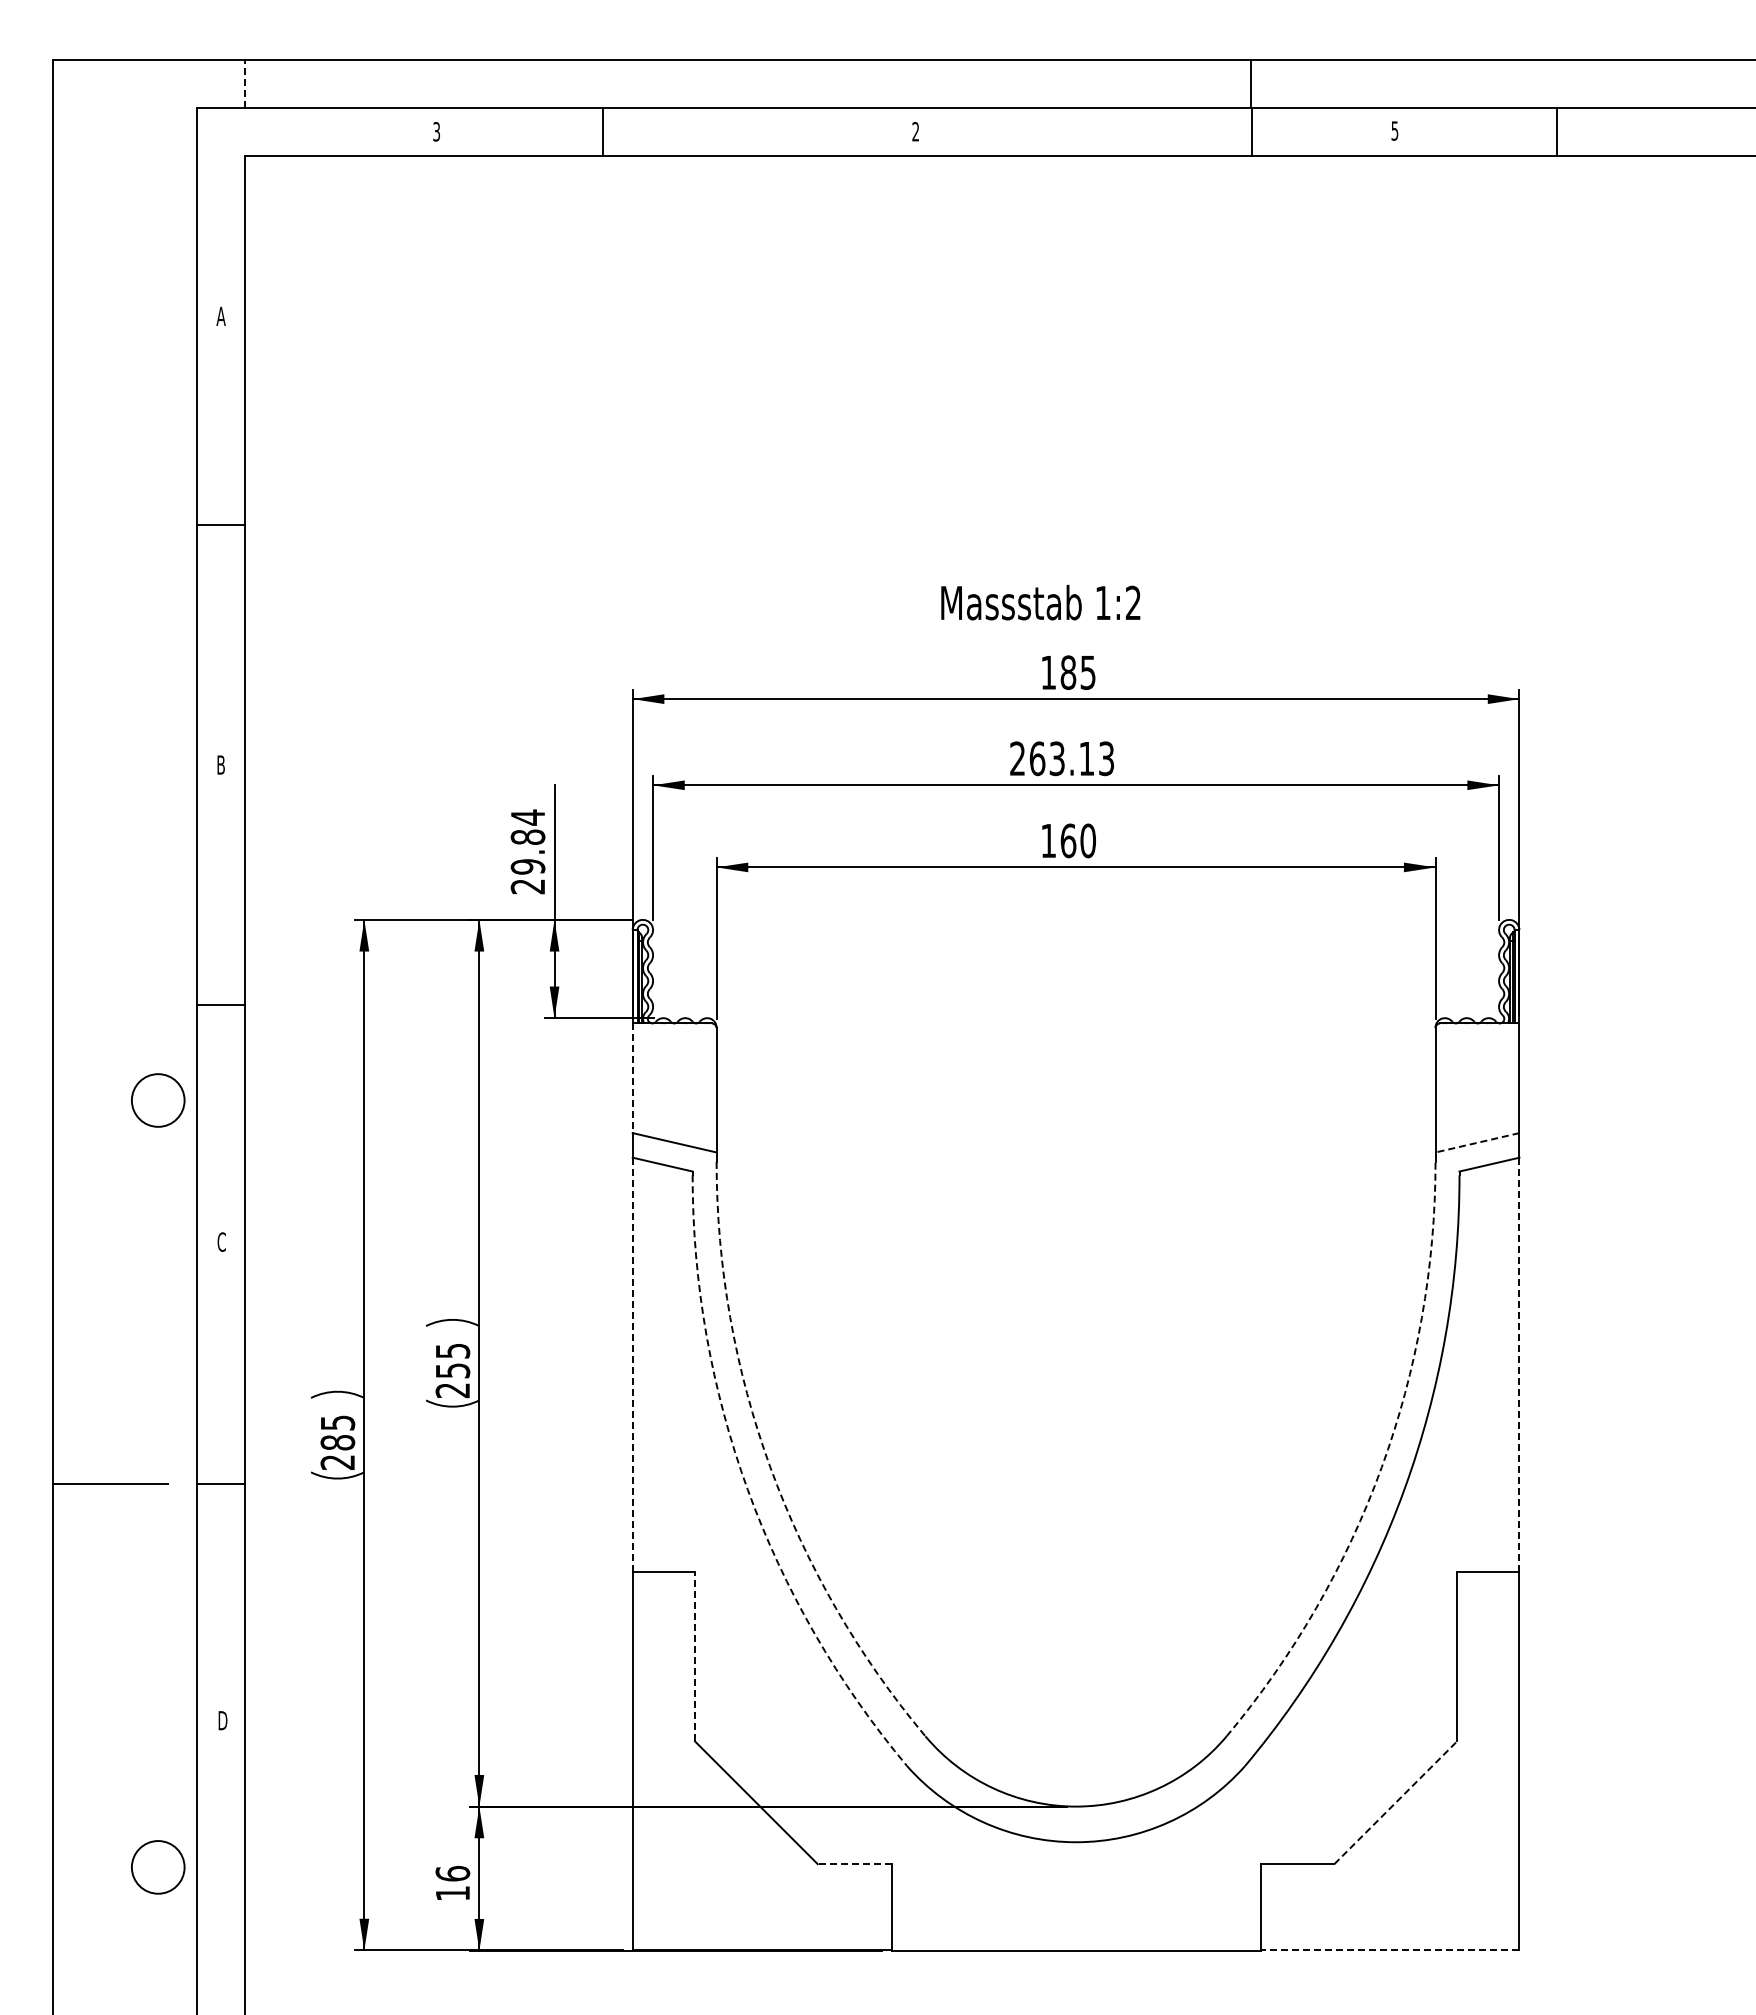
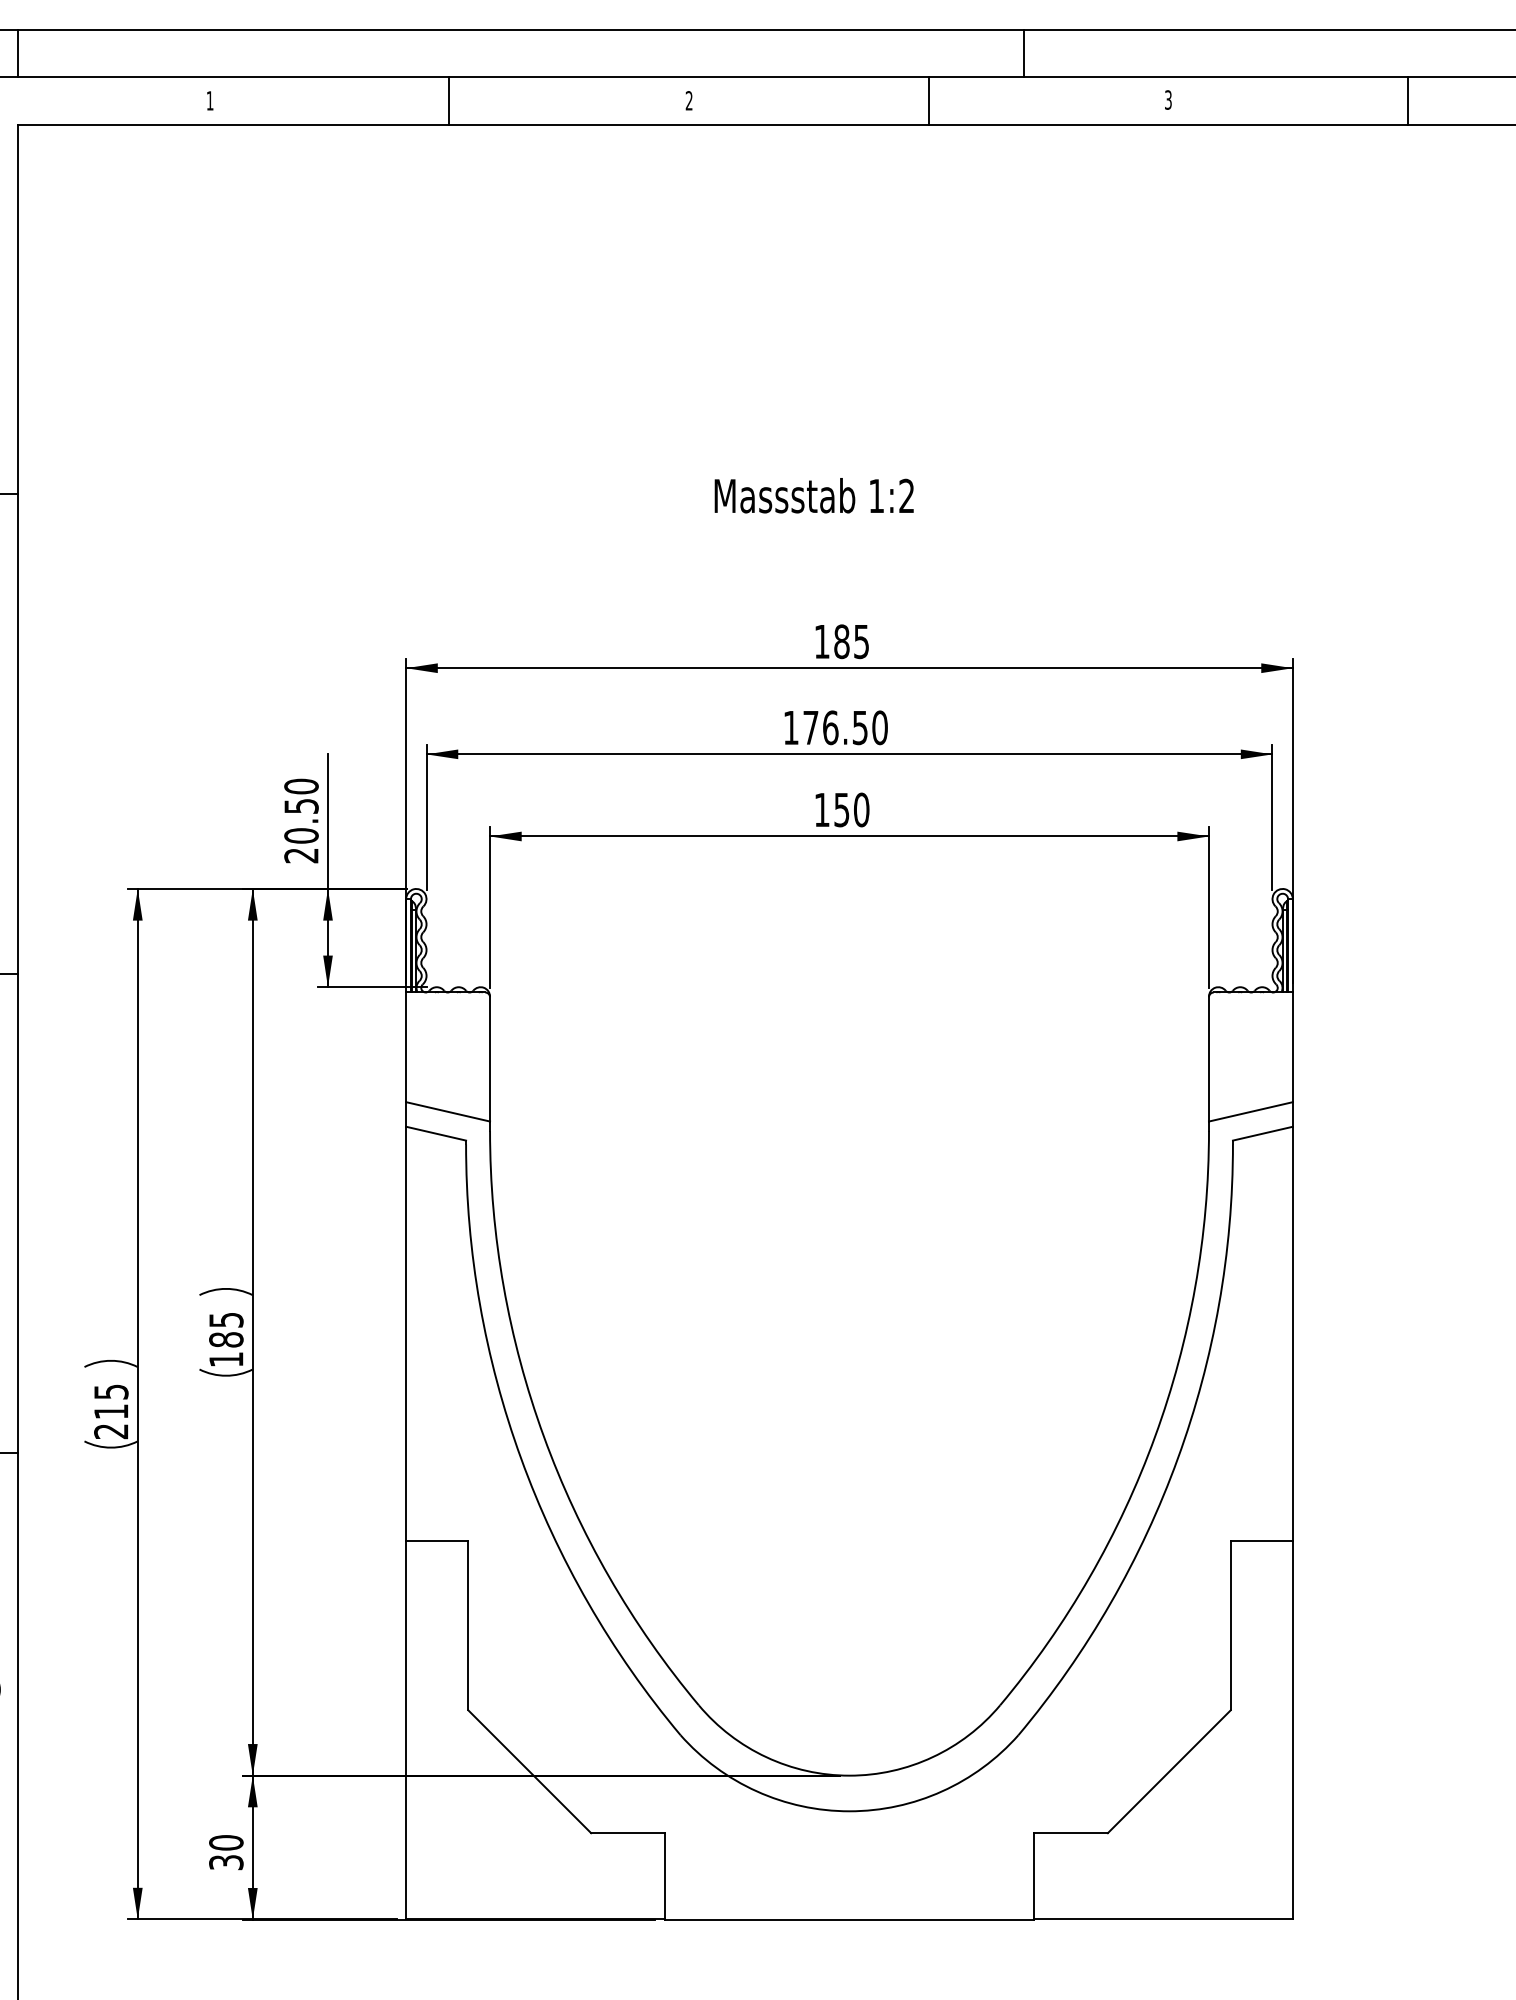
line: (244, 84) -> (17, 53), dashed -> solid
text: (1394, 130) -> (1167, 99), 5 -> 3
text: (436, 131) -> (209, 100), 3 -> 1
line: (602, 132) -> (448, 101), moved
line: (1252, 132) -> (928, 101), moved
line: (1557, 132) -> (1407, 101), moved
text: (1040, 602) -> (813, 495), moved
text: (1062, 758) -> (835, 727), 263.13 -> 176.50
text: (1068, 840) -> (841, 809), 160 -> 150
text: (527, 841) -> (300, 810), 29.84 -> 20.50
line: (632, 1078) -> (405, 1047), dashed -> solid
line: (1477, 1142) -> (1250, 1111), dashed -> solid
line: (1519, 1364) -> (1292, 1333), dashed -> solid
line: (632, 1365) -> (405, 1334), dashed -> solid
text: (452, 1380) -> (225, 1349), 255 -> 185
text: (337, 1442) -> (110, 1411), 285 -> 215
arc: (770, 1467) -> (543, 1436), dashed -> solid
arc: (1381, 1467) -> (1154, 1436), dashed -> solid
arc: (747, 1489) -> (520, 1458), dashed -> solid
line: (695, 1656) -> (468, 1625), dashed -> solid
line: (1395, 1802) -> (1168, 1771), dashed -> solid
line: (854, 1864) -> (627, 1833), dashed -> solid
text: (452, 1882) -> (225, 1851), 16 -> 30
line: (1389, 1950) -> (1162, 1919), dashed -> solid

